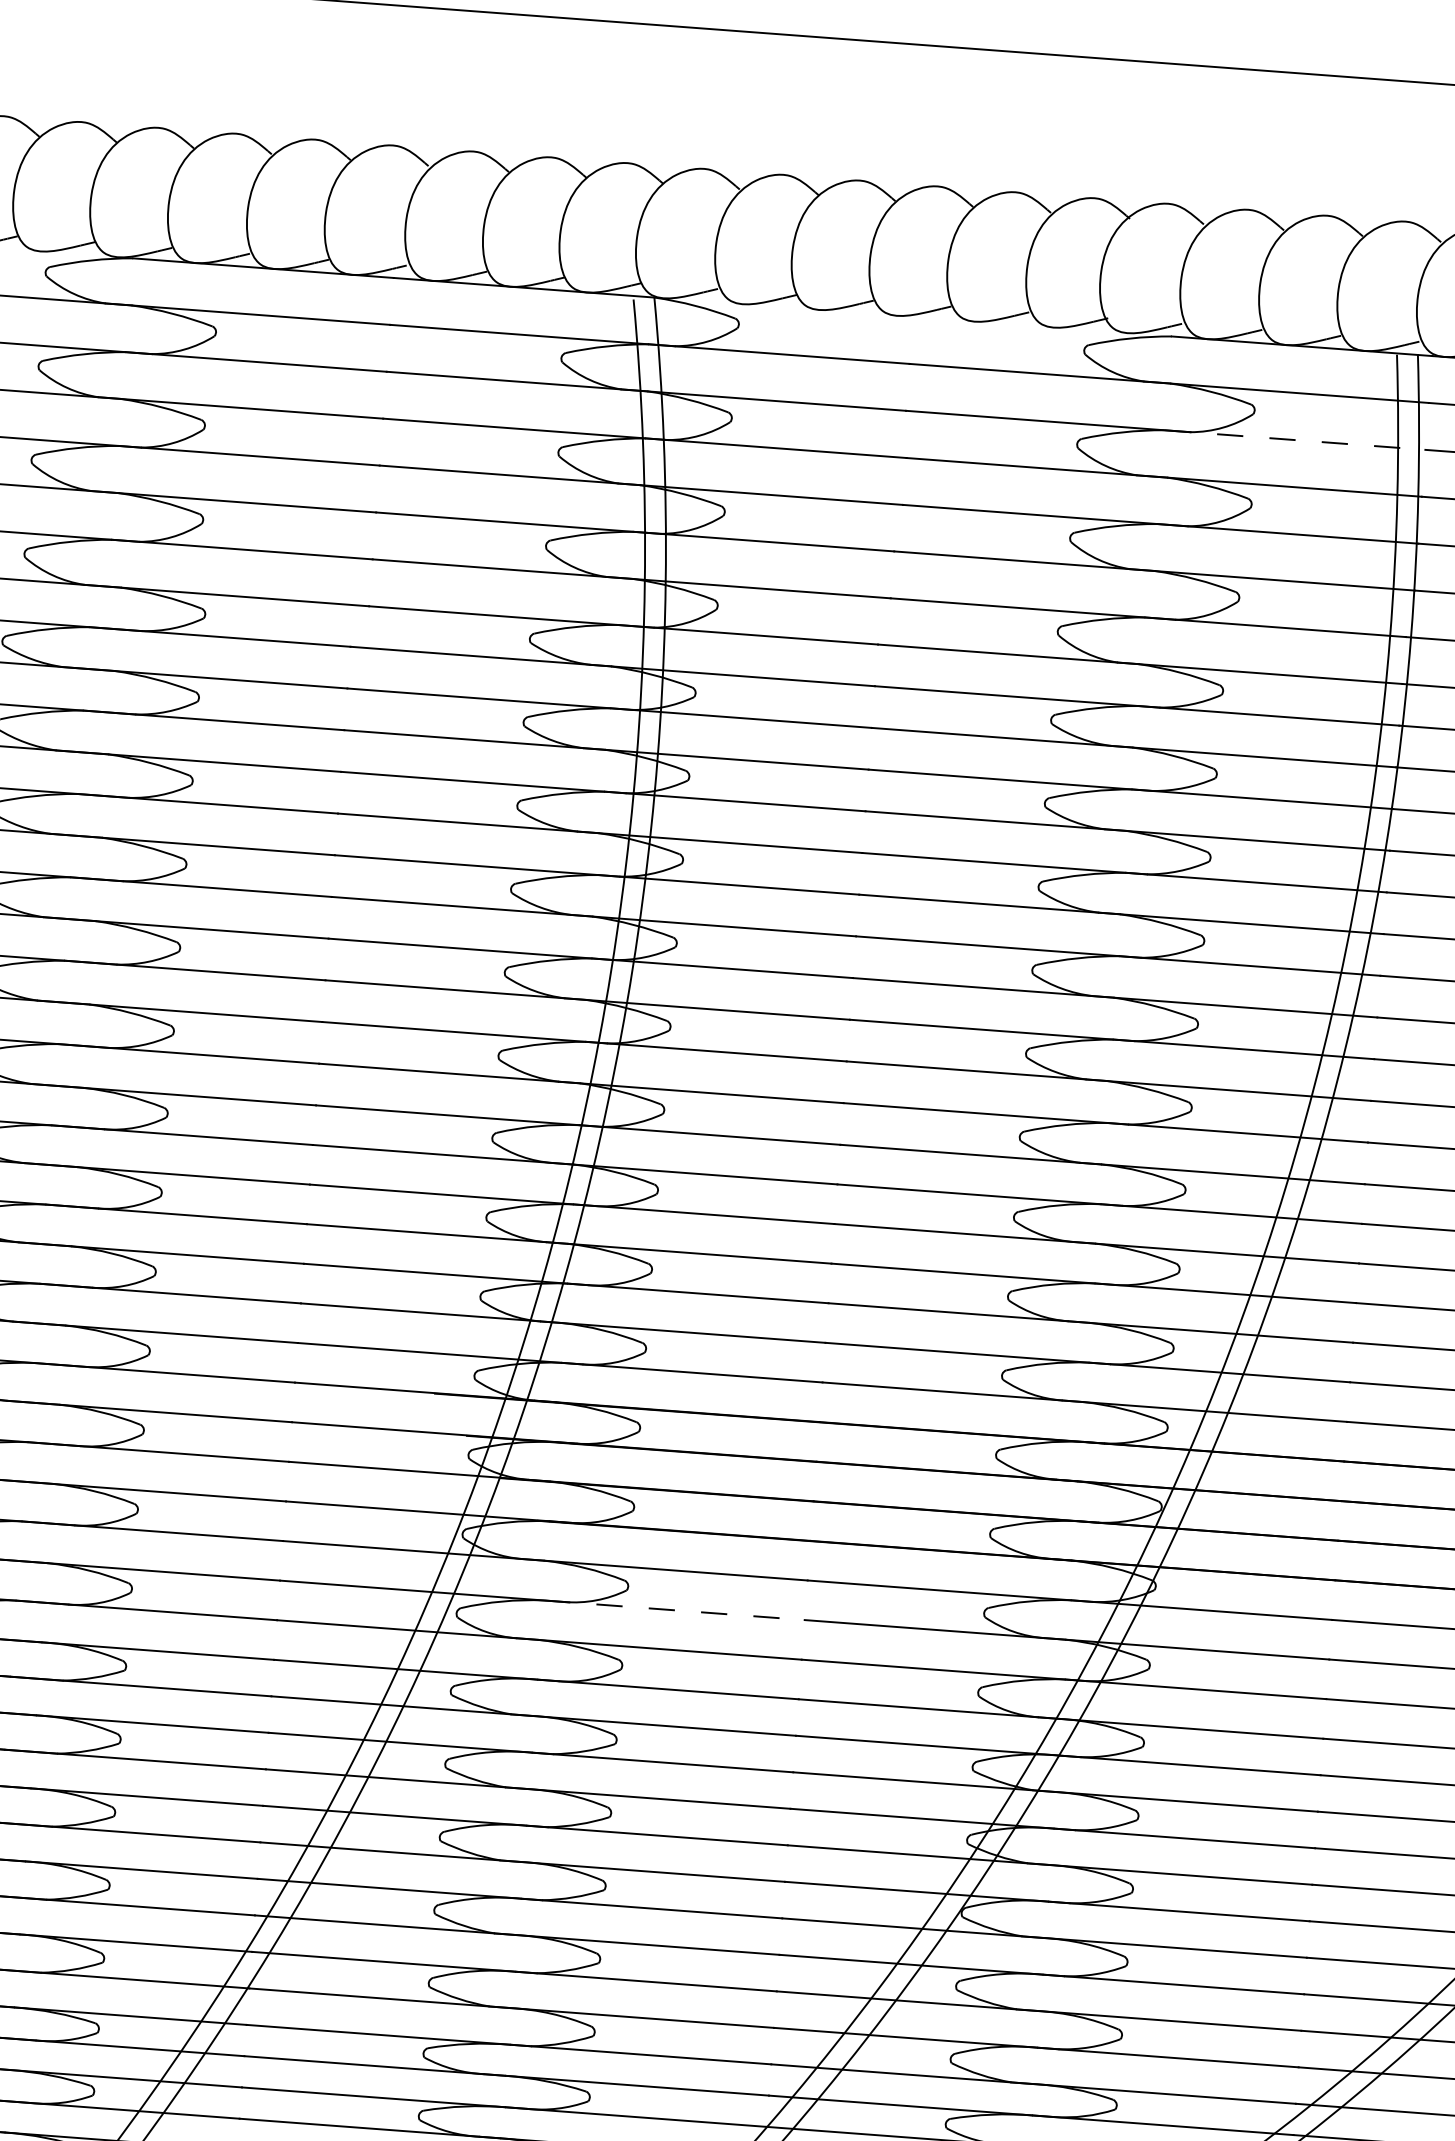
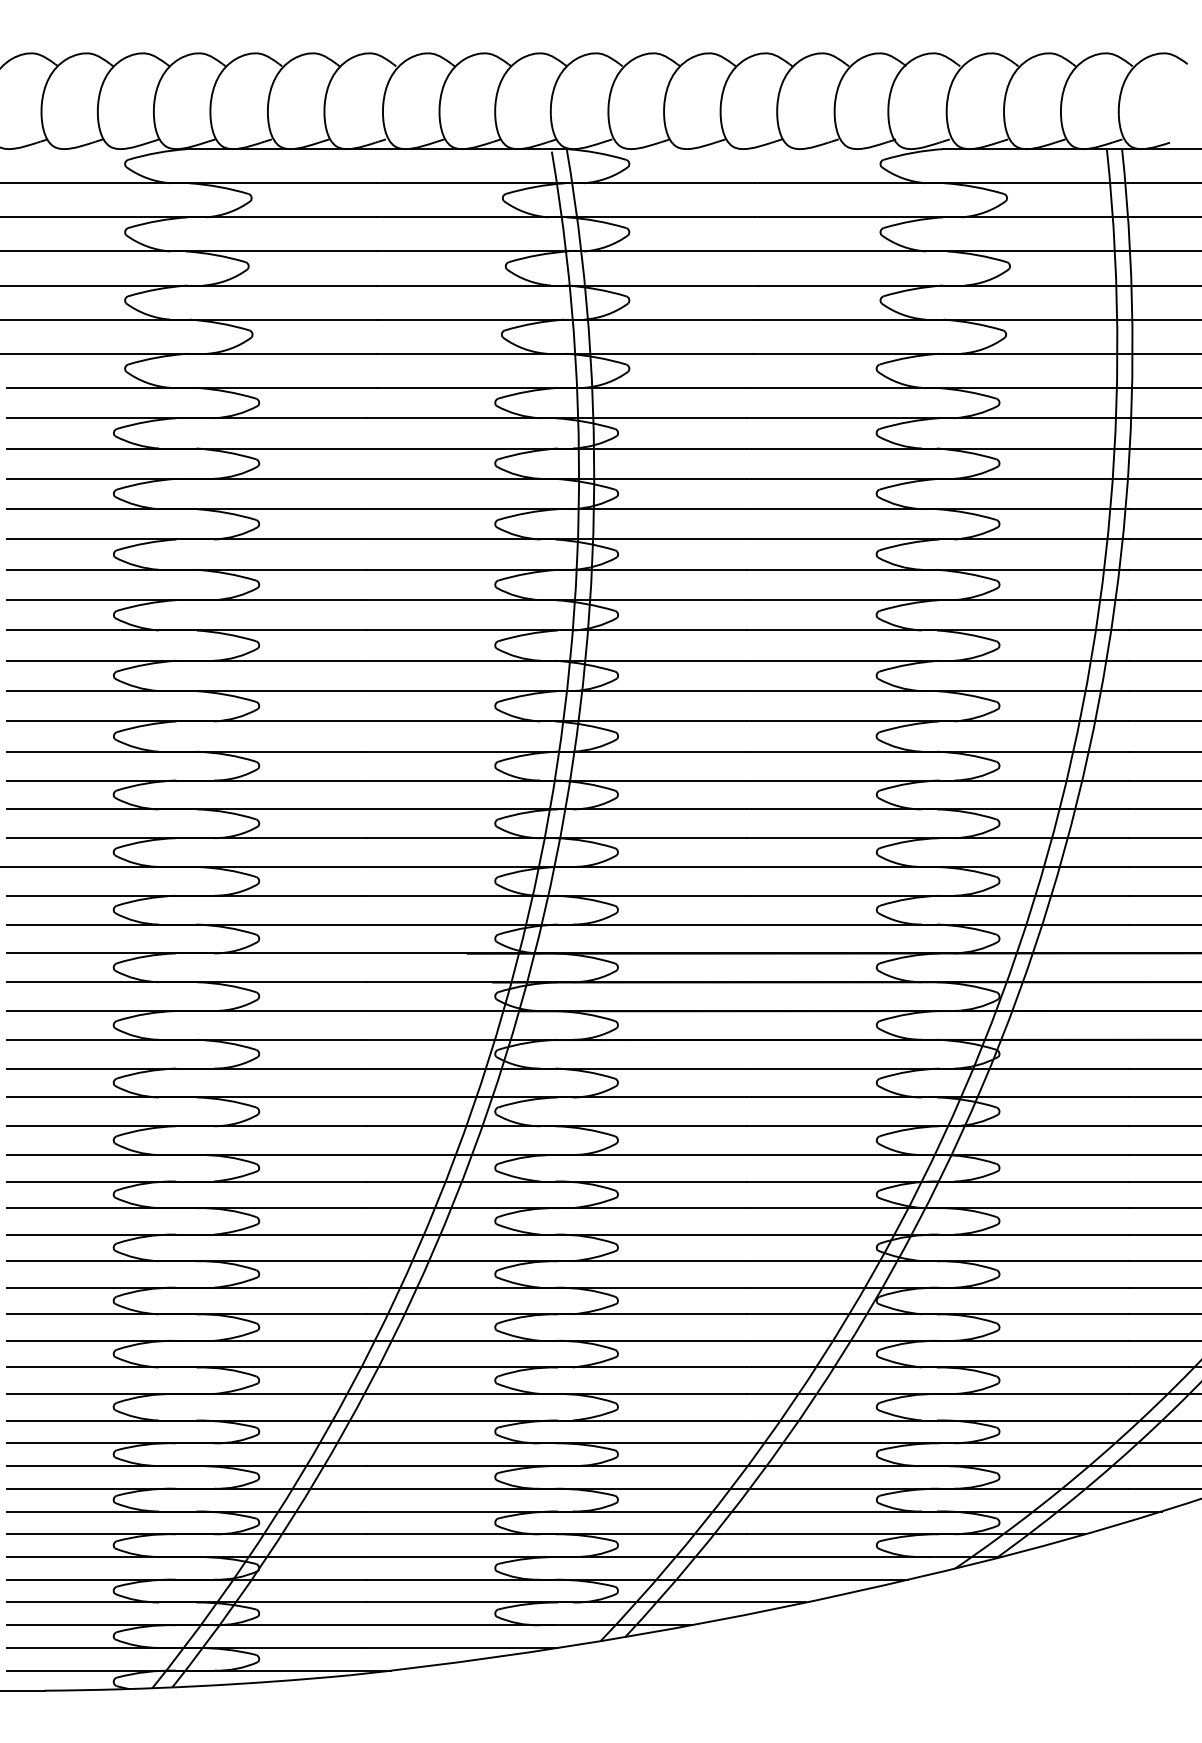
line: (1294, 440) -> (1037, 217), dashed -> solid
line: (674, 1610) -> (652, 1097), dashed -> solid

